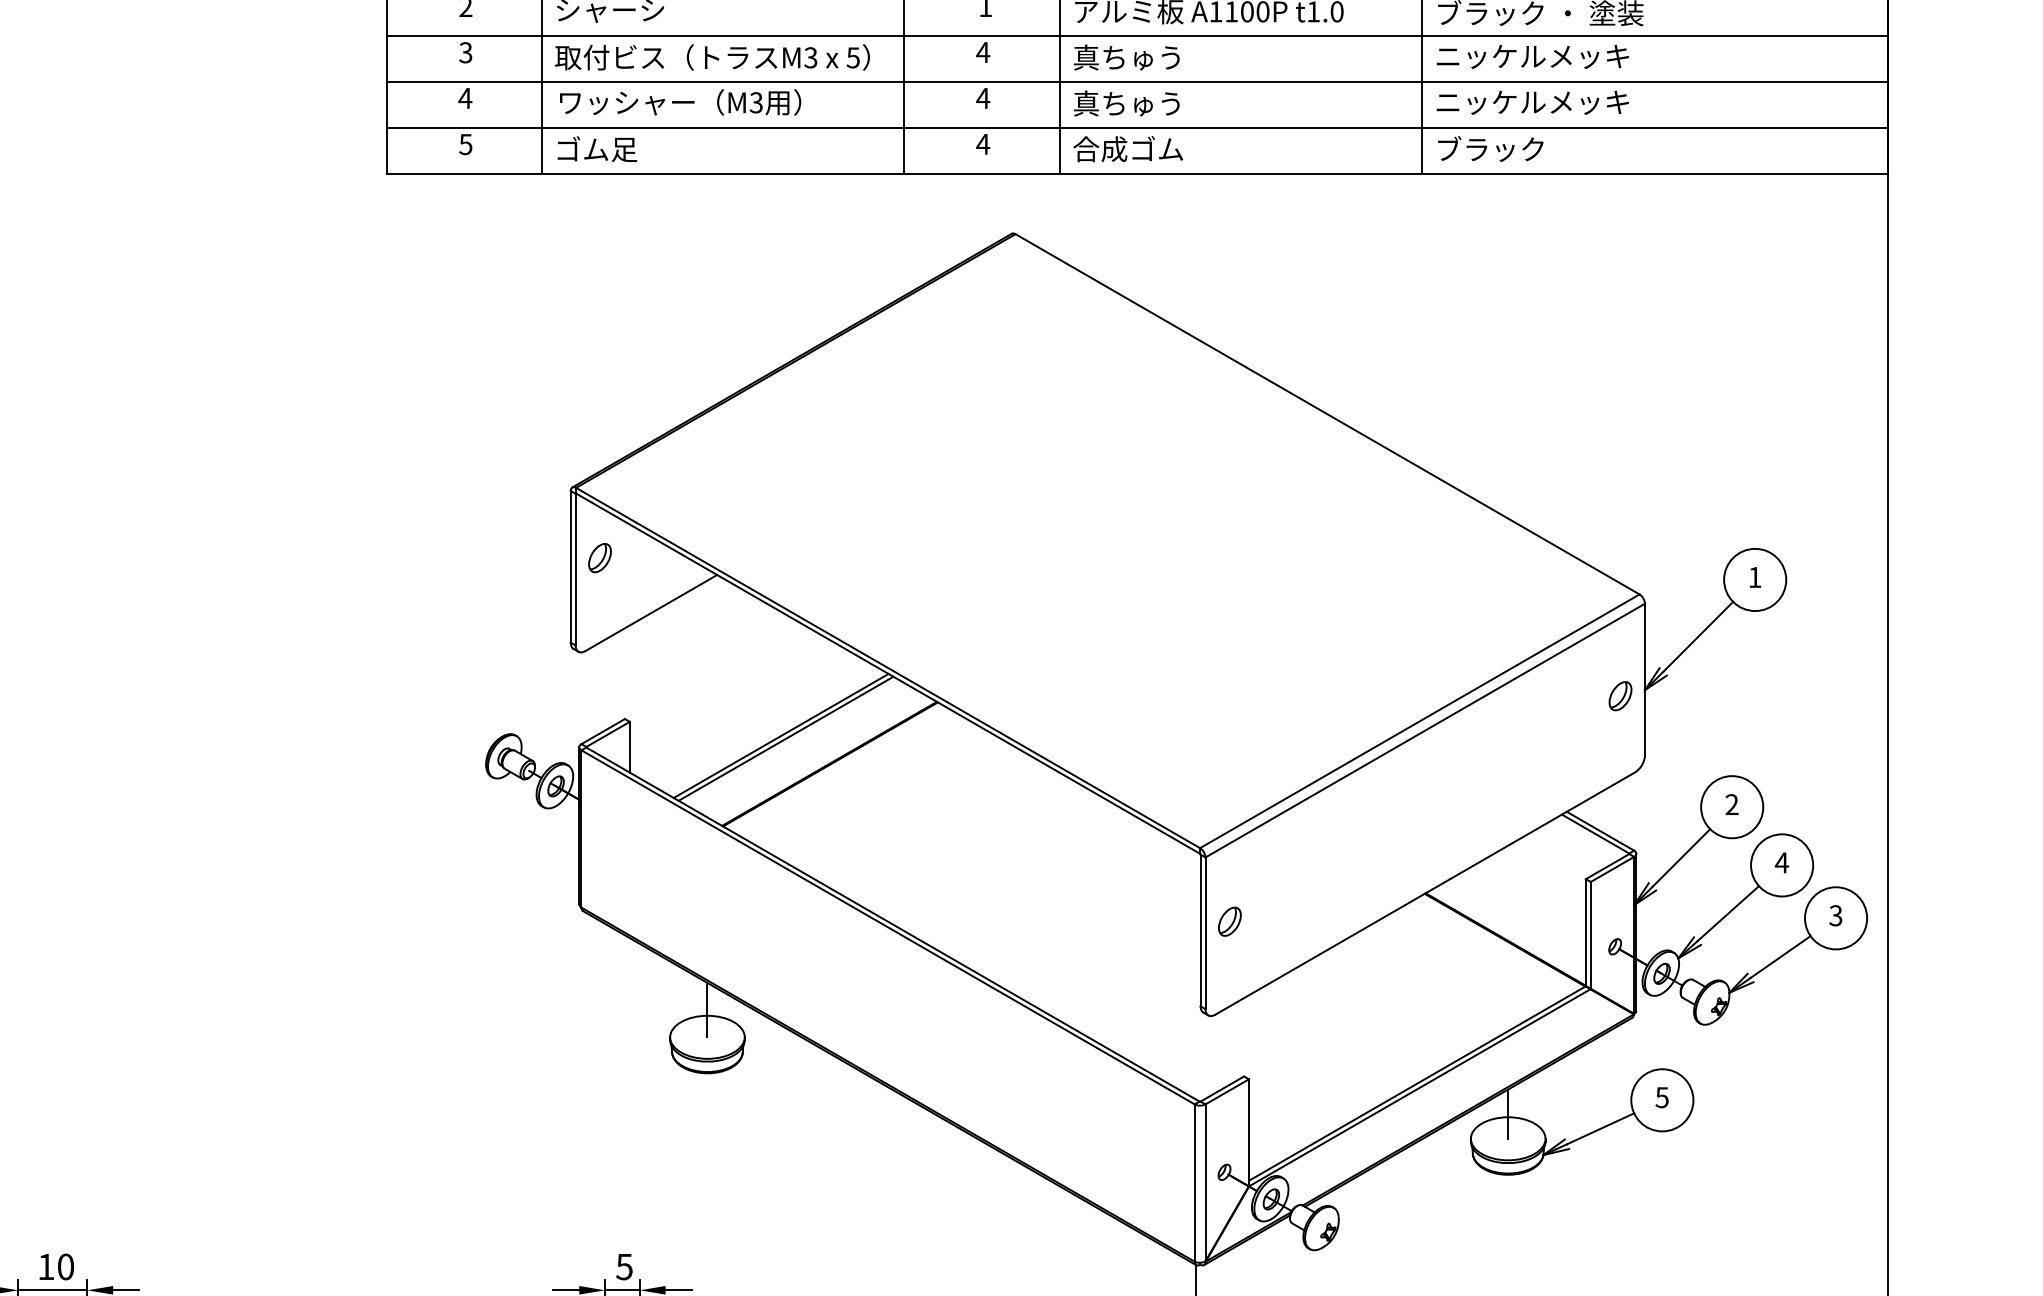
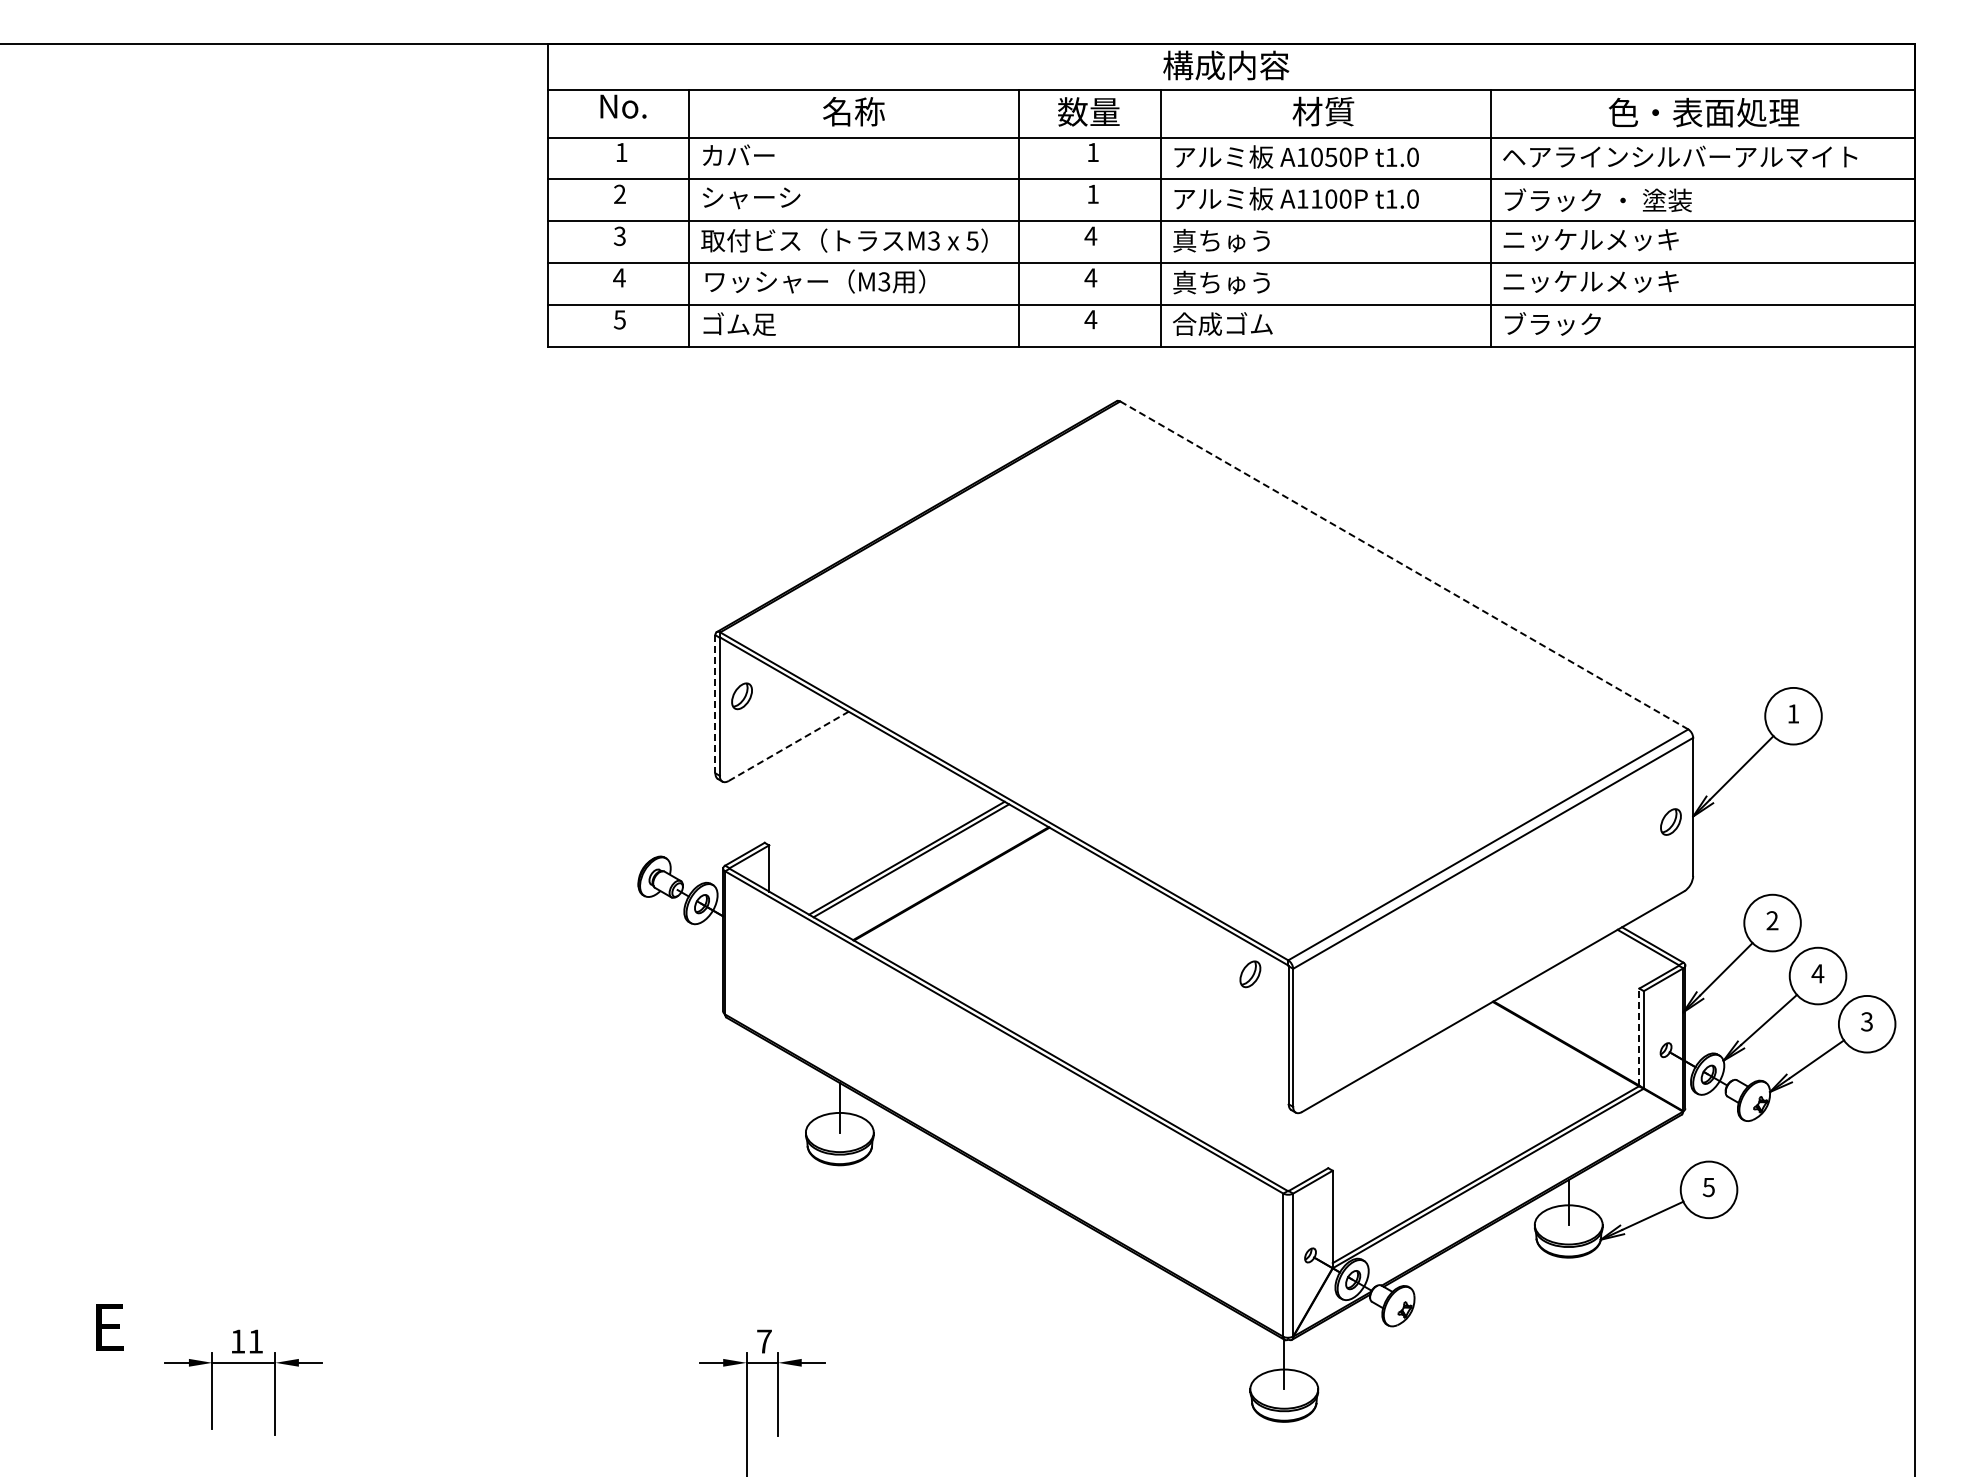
line: (1327, 414) -> (1404, 565), solid -> dashed
line: (570, 567) -> (715, 704), solid -> dashed
line: (652, 613) -> (789, 746), solid -> dashed
part: (1230, 921) -> (1250, 974), moved
line: (1585, 932) -> (1639, 1037), solid -> dashed
text: (65, 1266) -> (255, 1341), 10 -> 11
text: (623, 1266) -> (763, 1341), 5 -> 7

